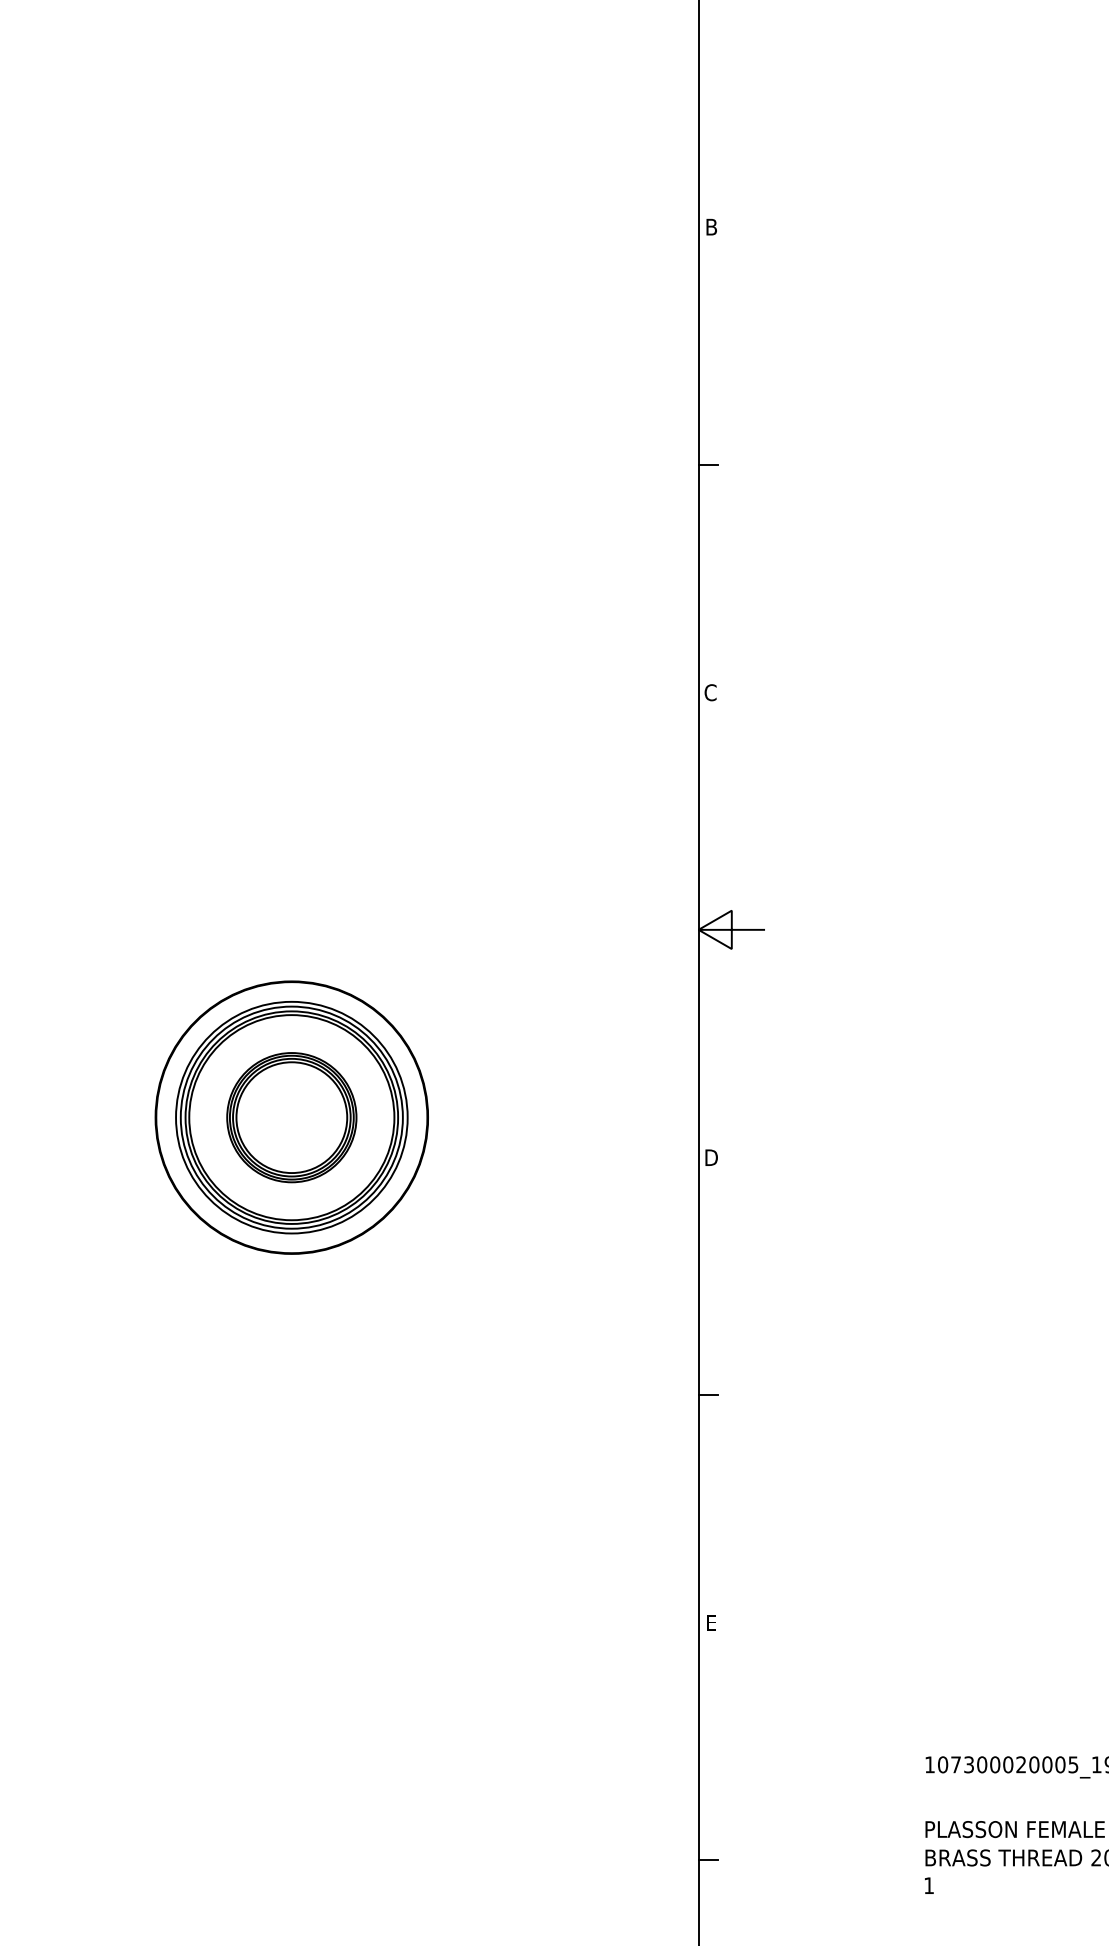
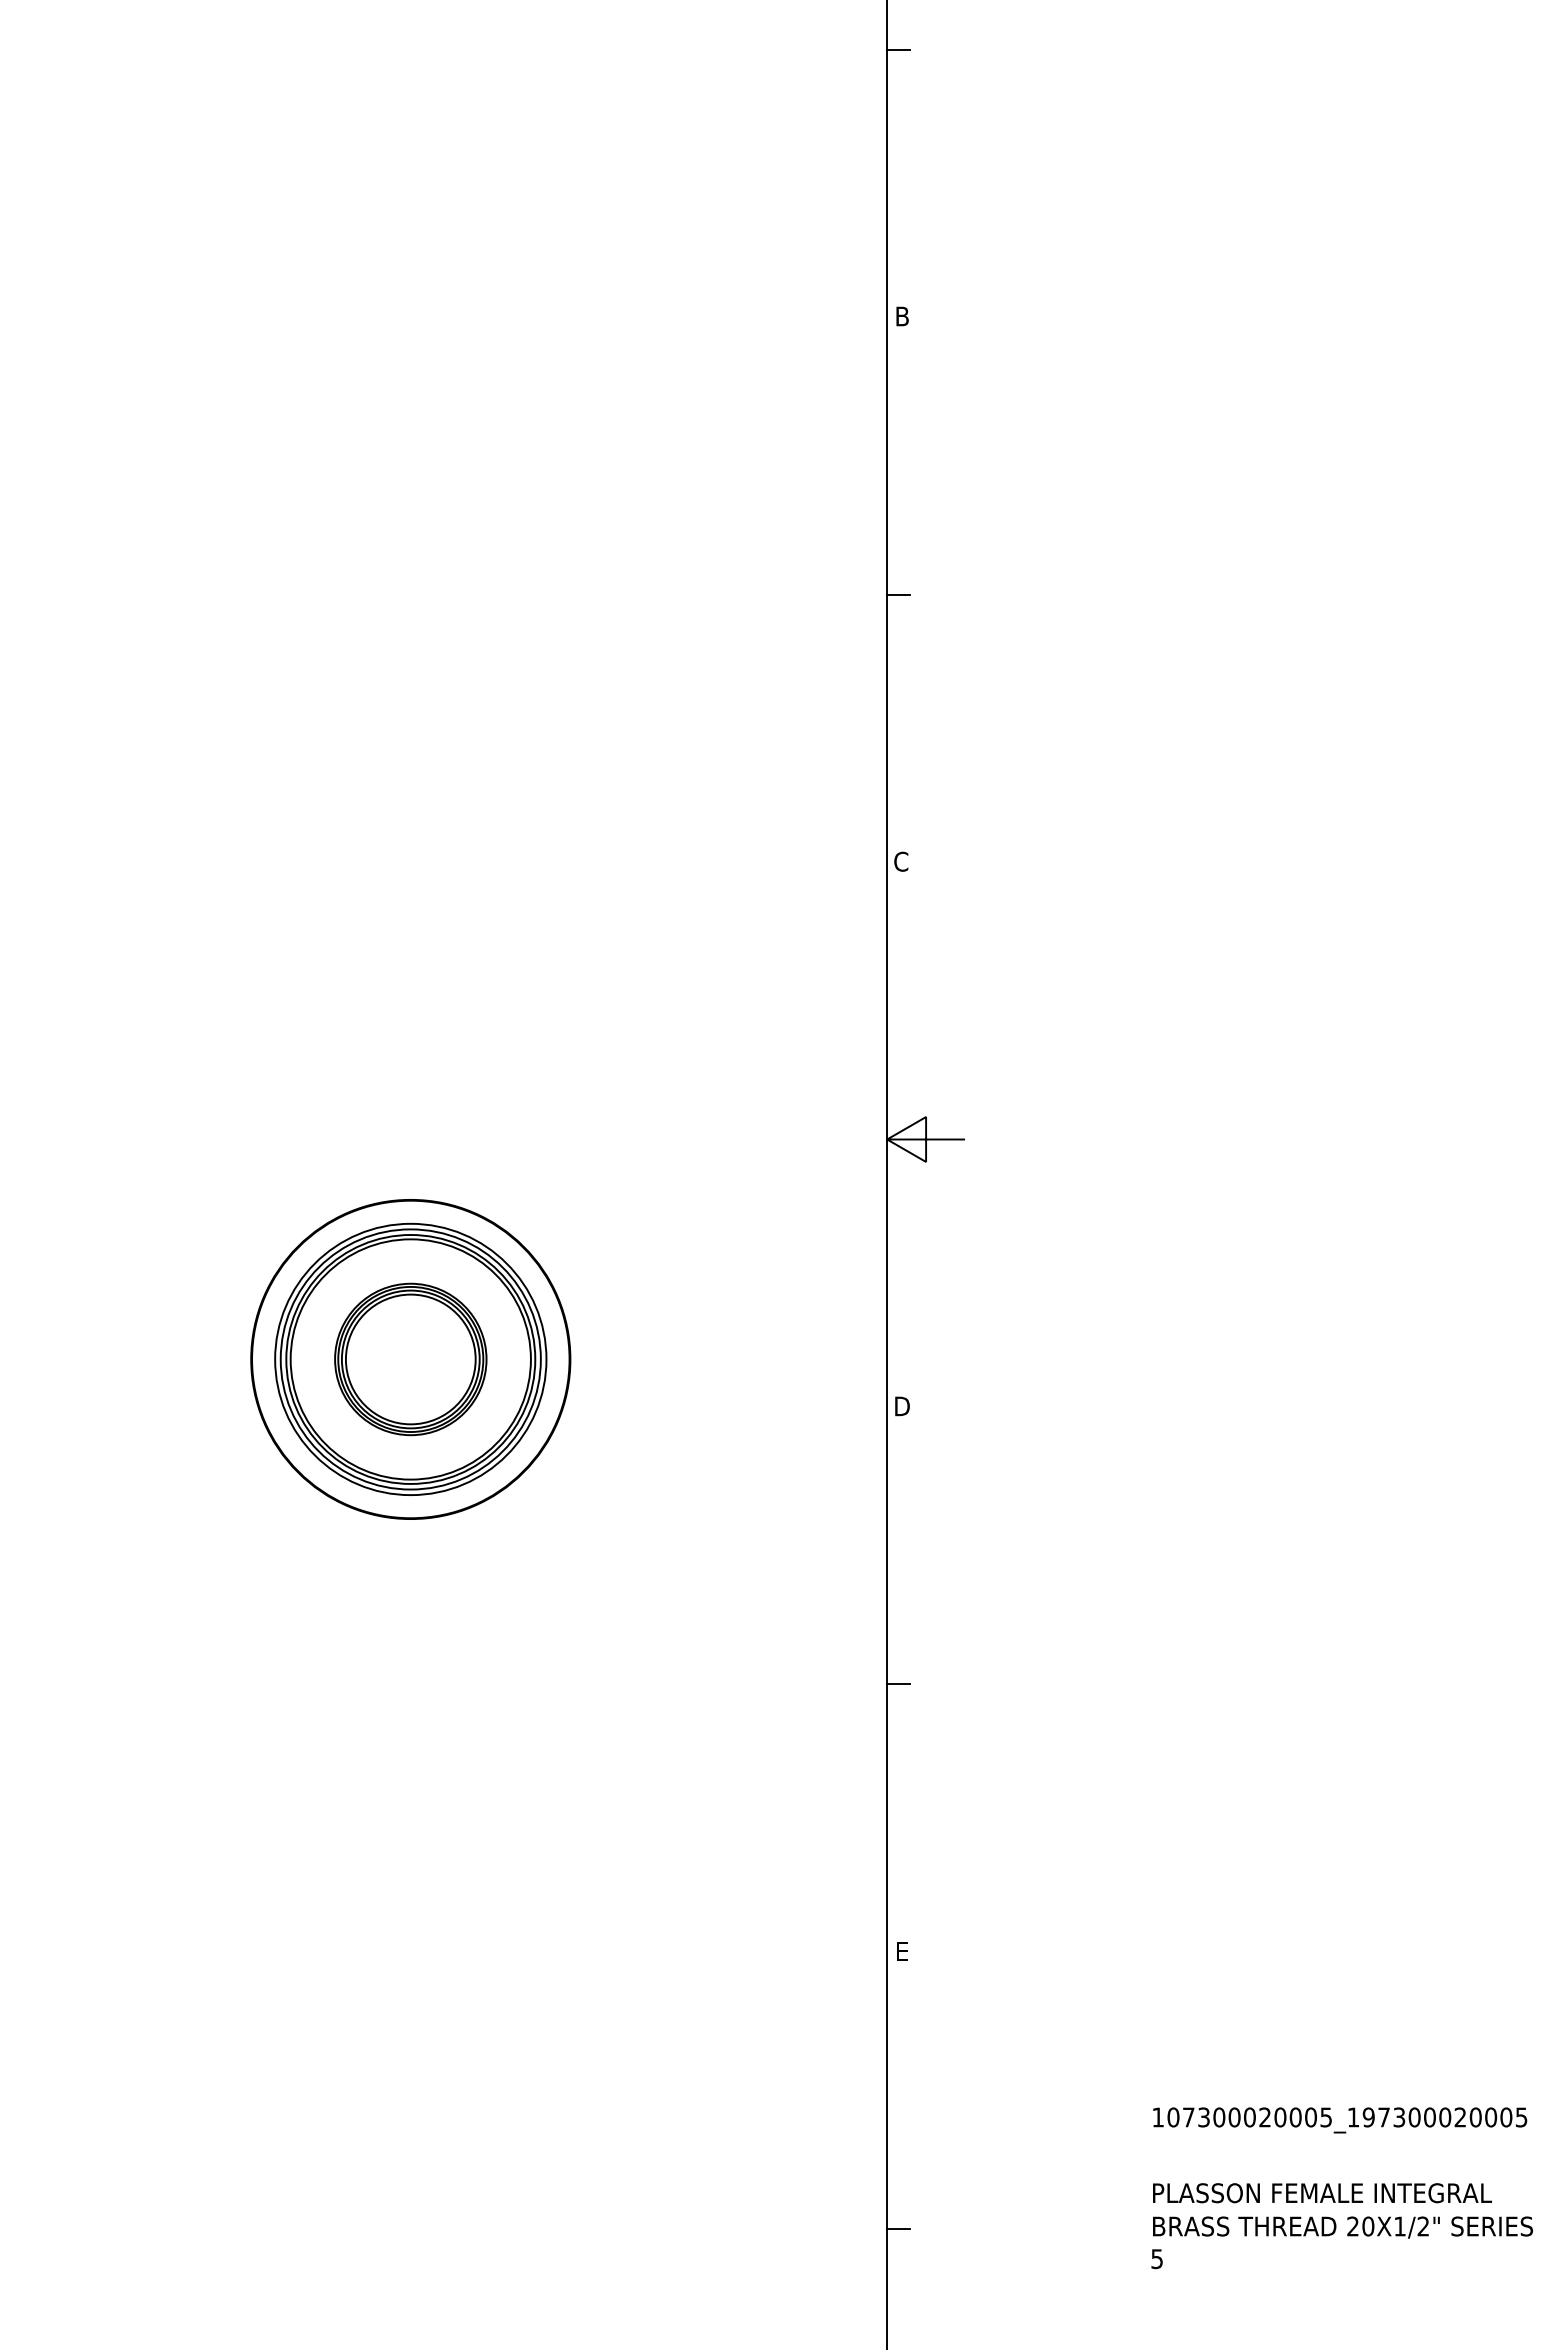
text: (928, 1886) -> (1156, 2259), 1 -> 5

